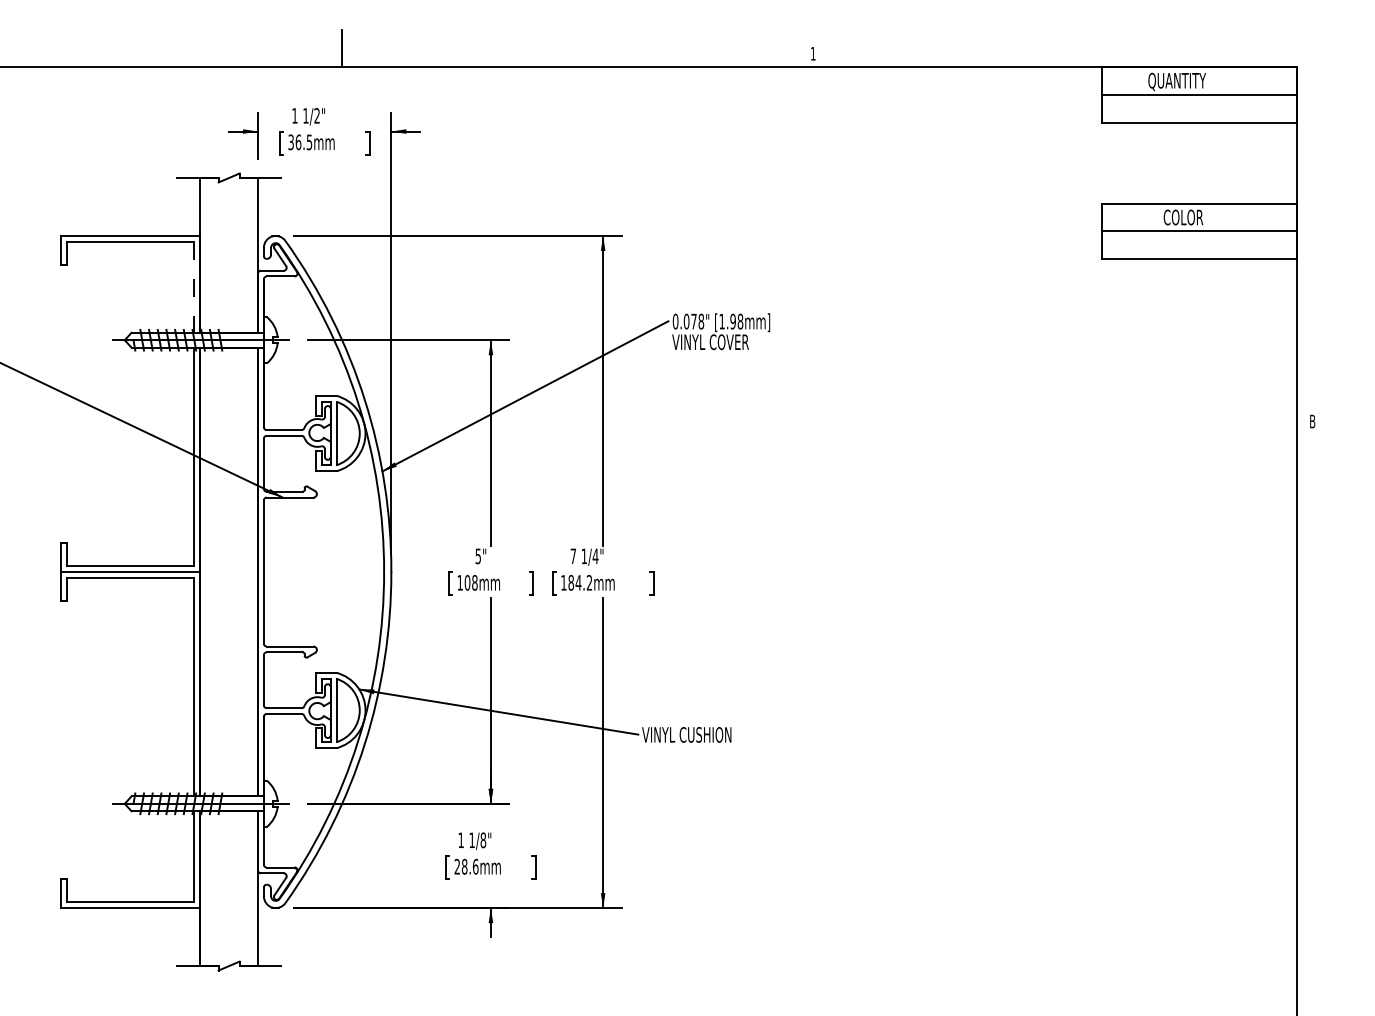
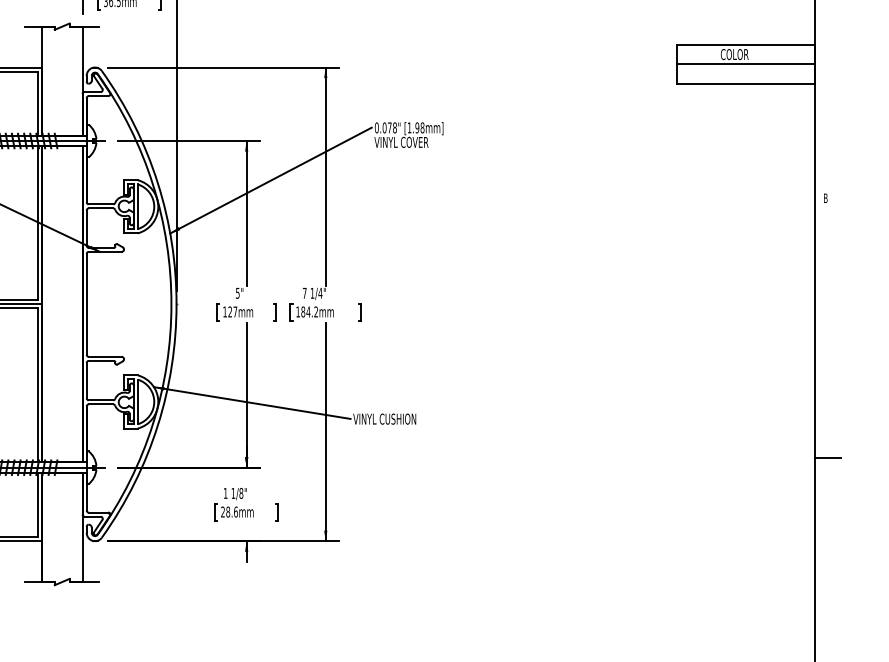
line: (194, 287) -> (37, 103), dashed -> solid
text: (470, 582) -> (232, 311), 108mm -> 127mm
line: (1315, 789) -> (827, 457), added

